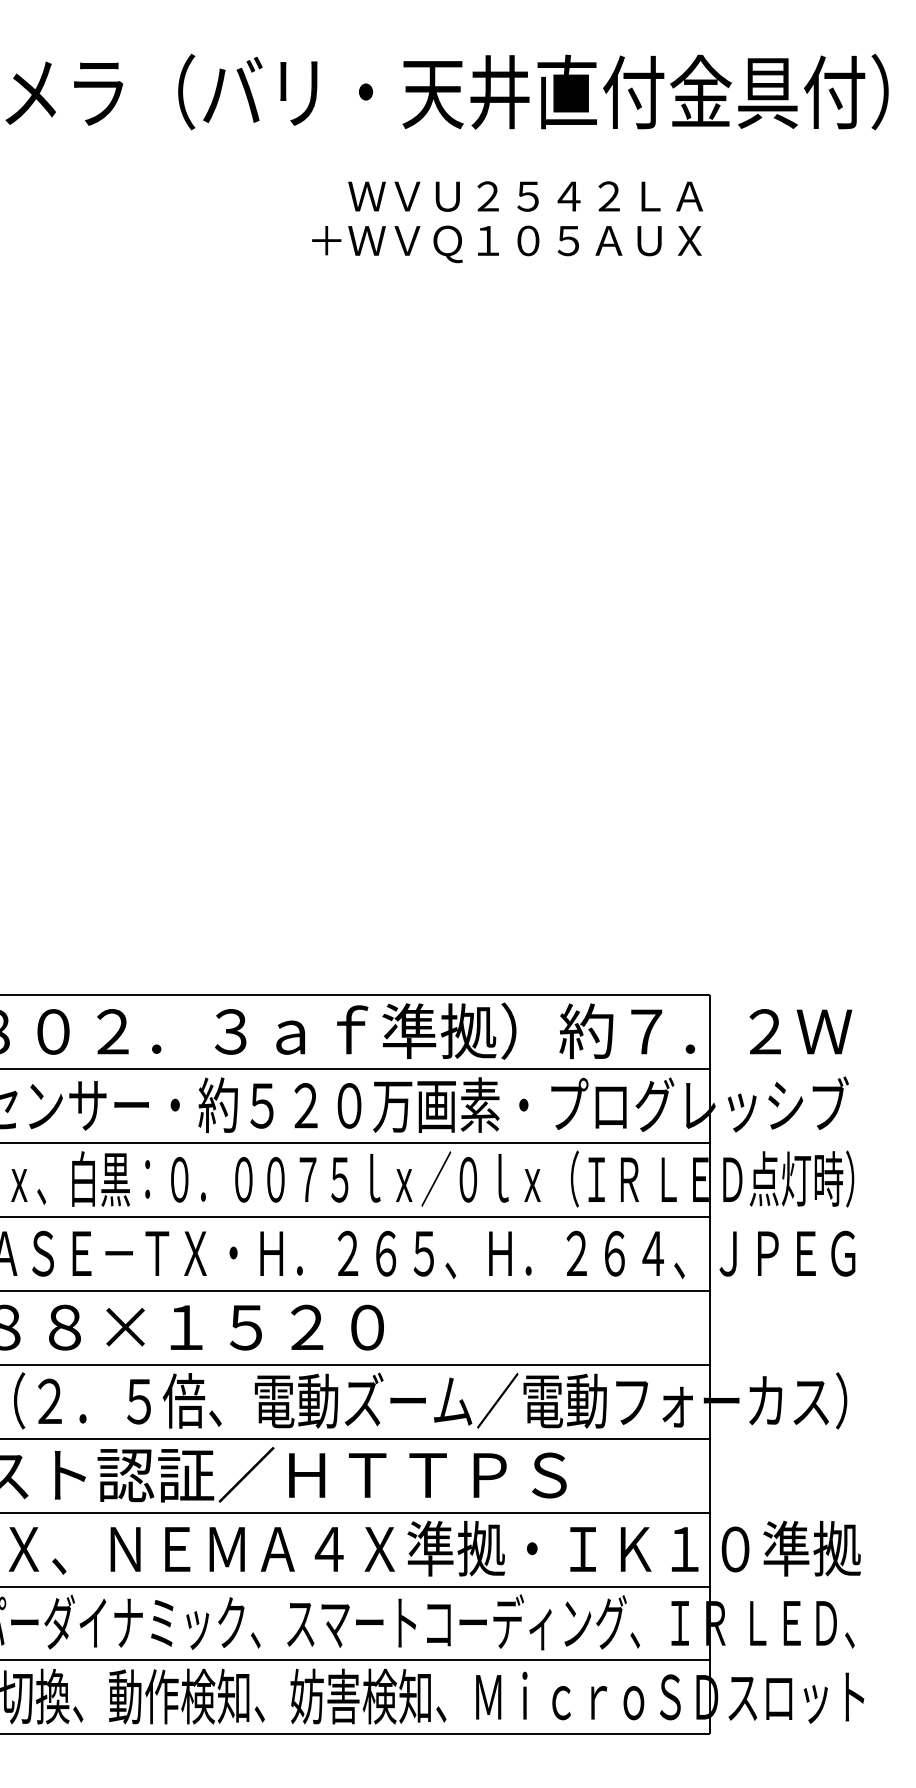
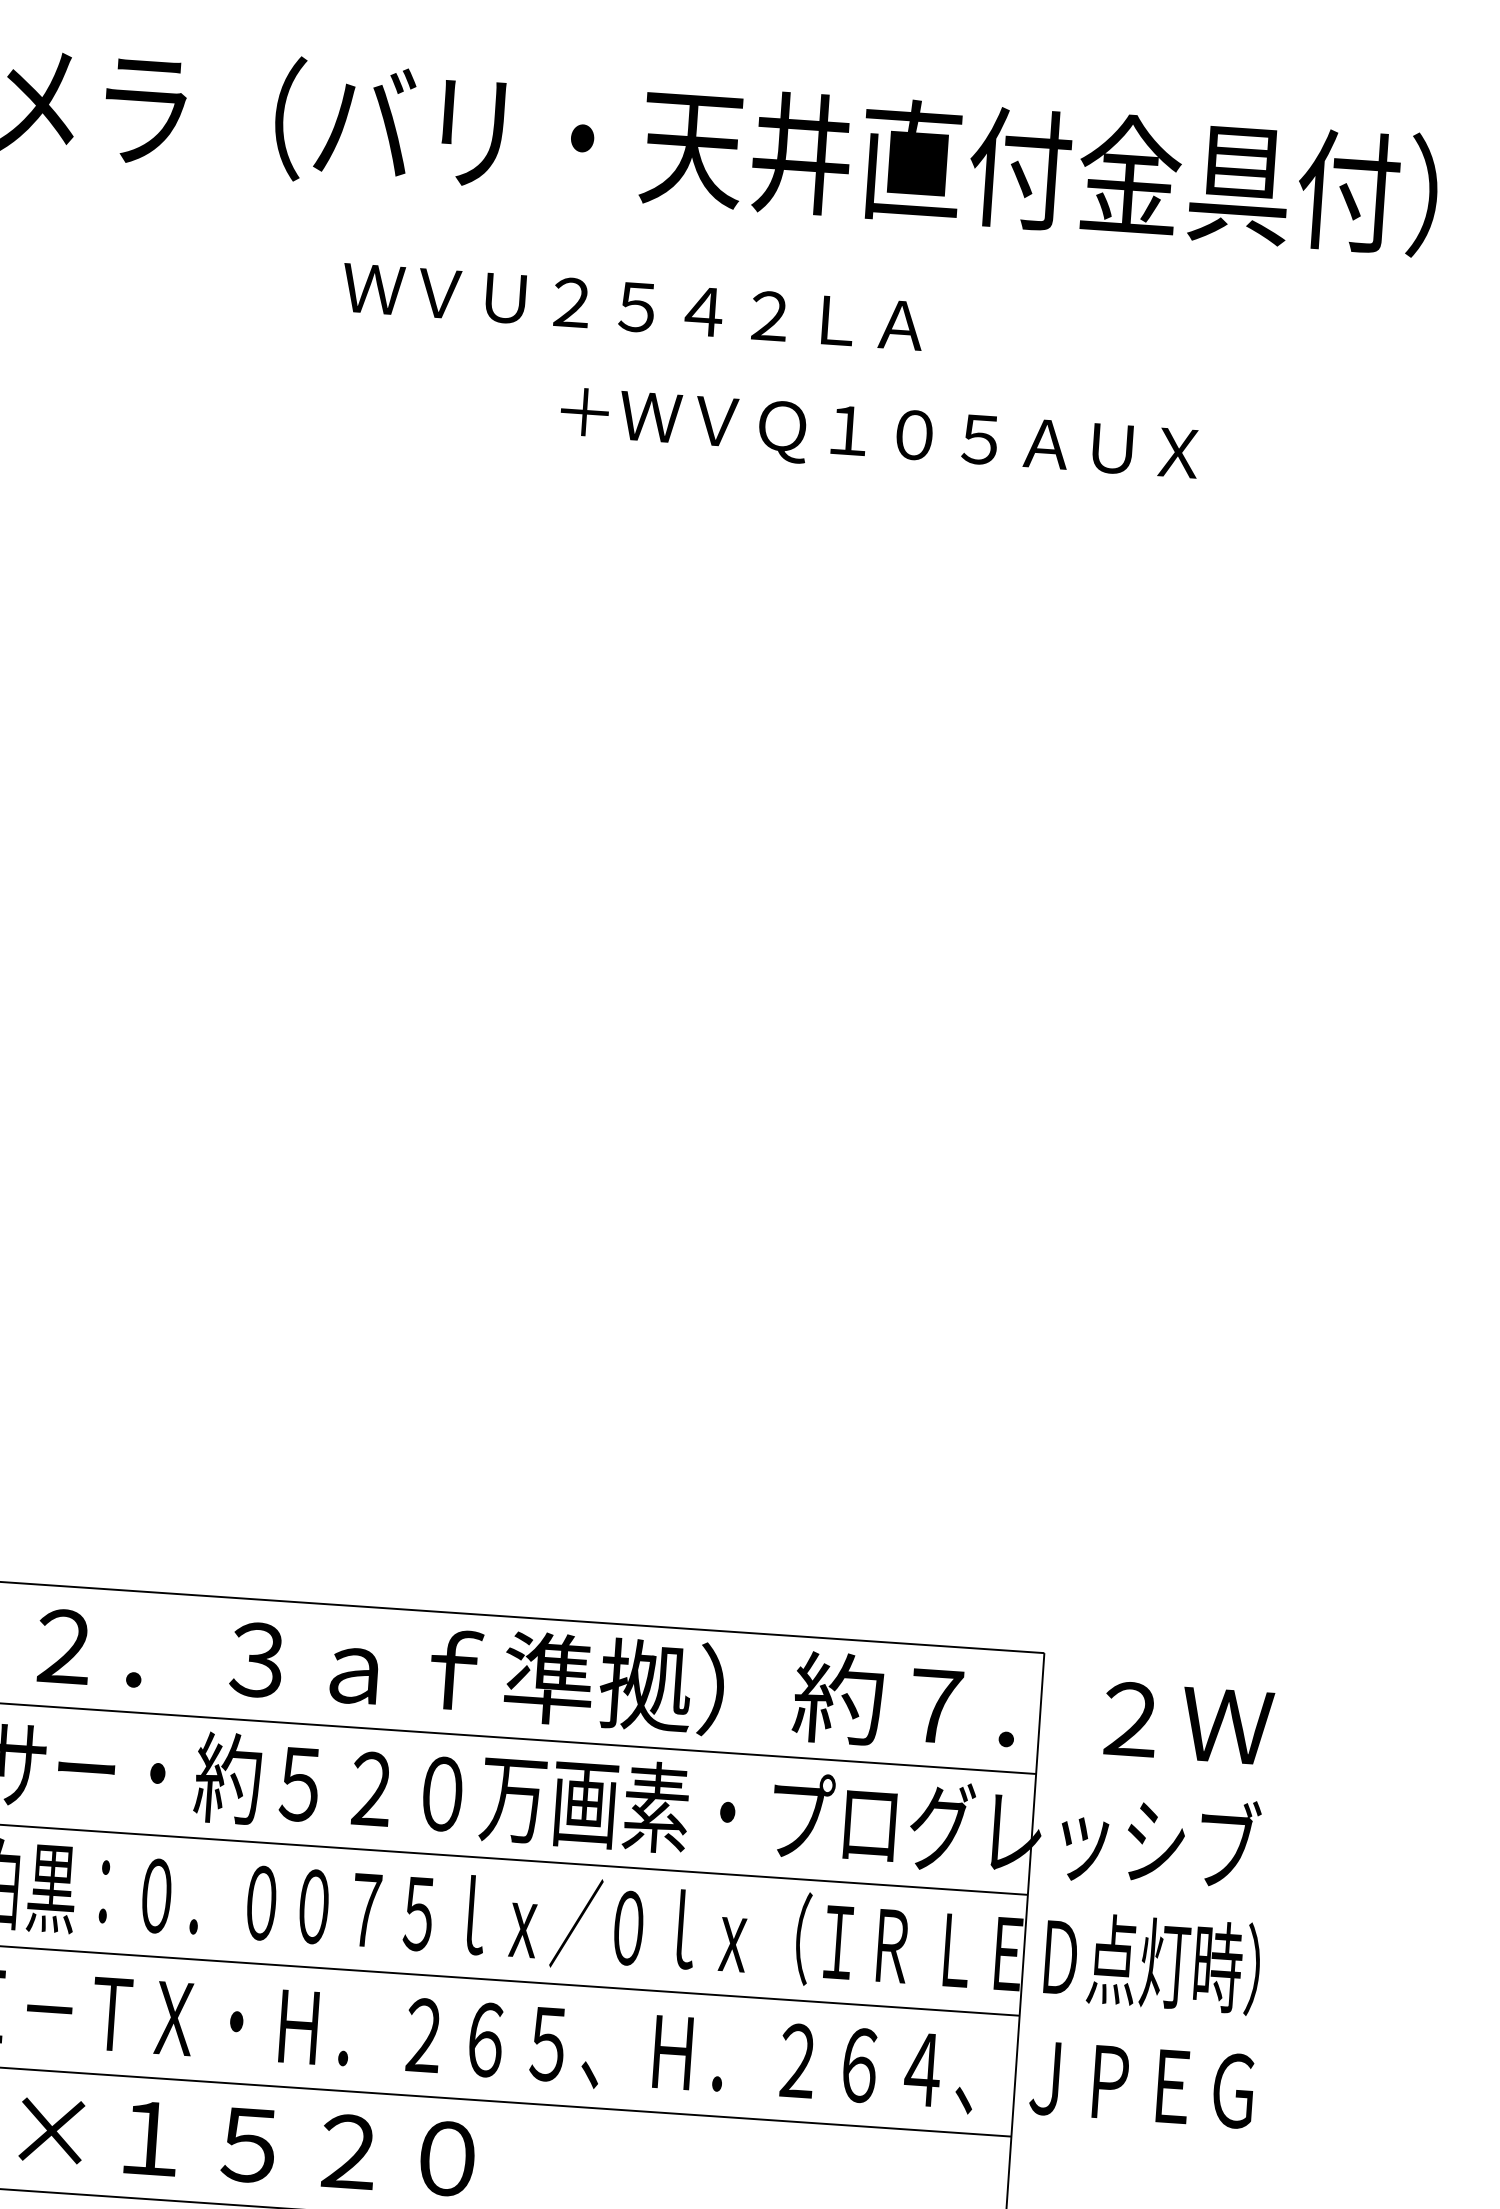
text: (525, 196) -> (632, 306), moved
text: (506, 244) -> (878, 438), moved

